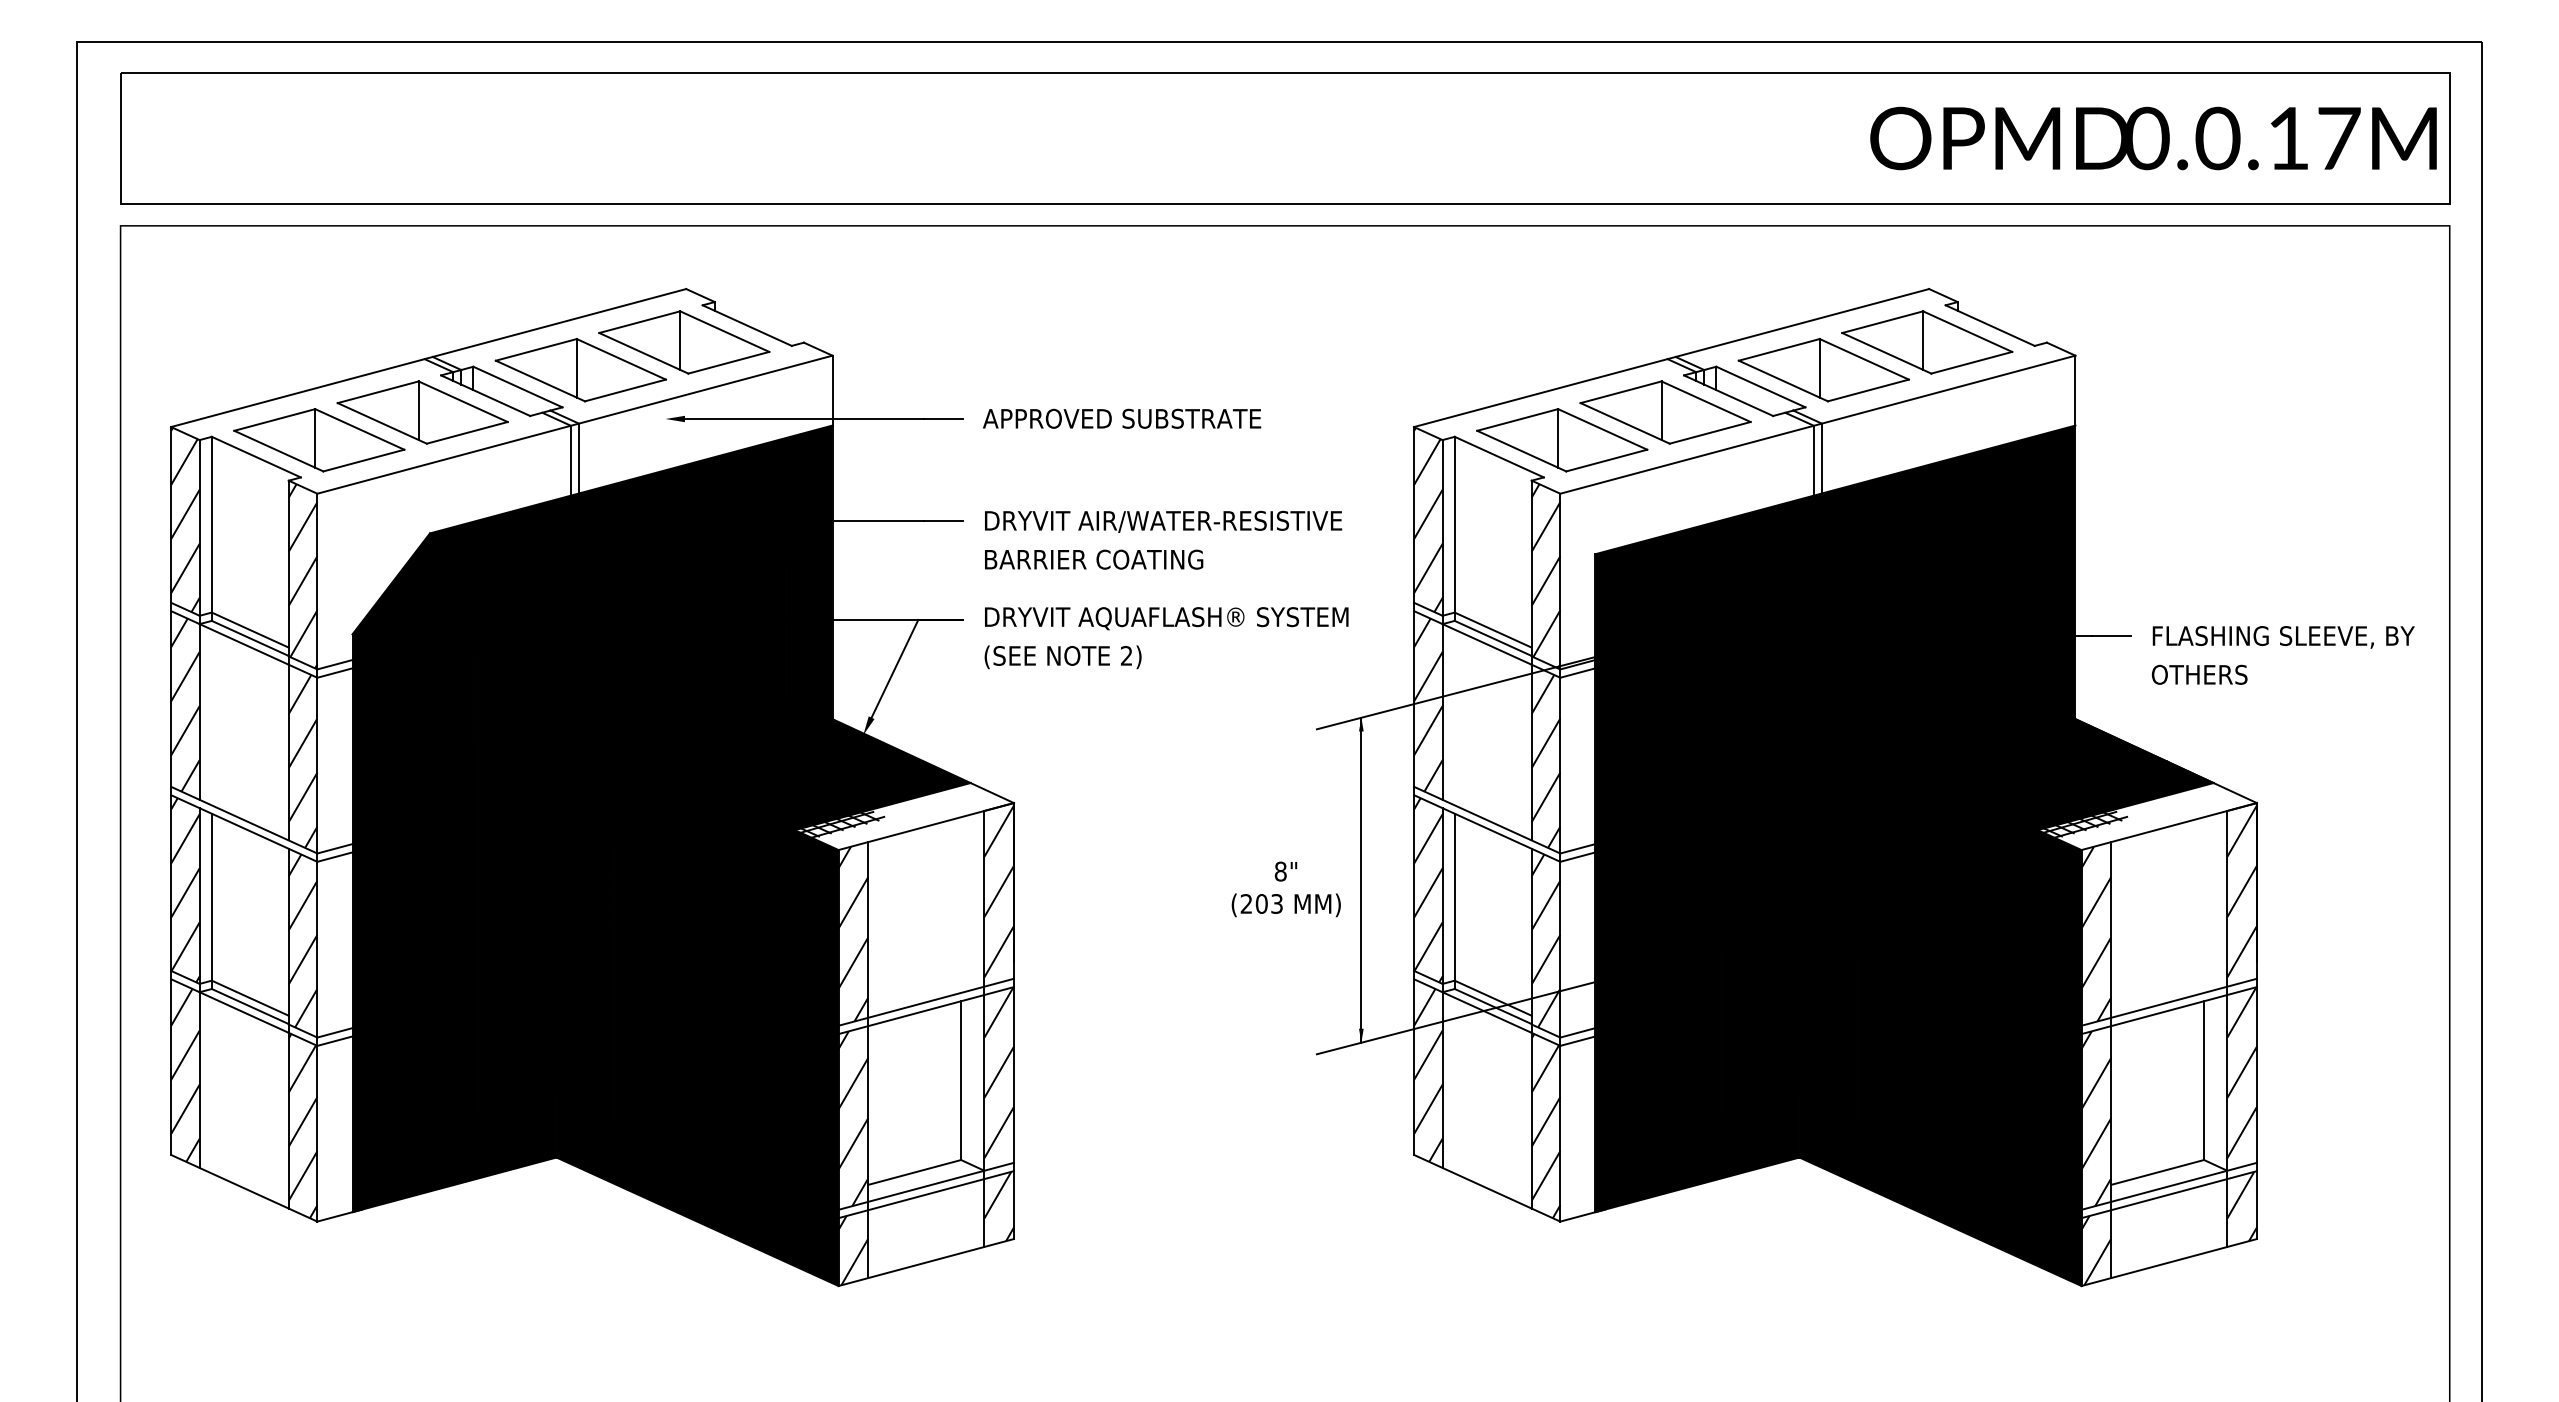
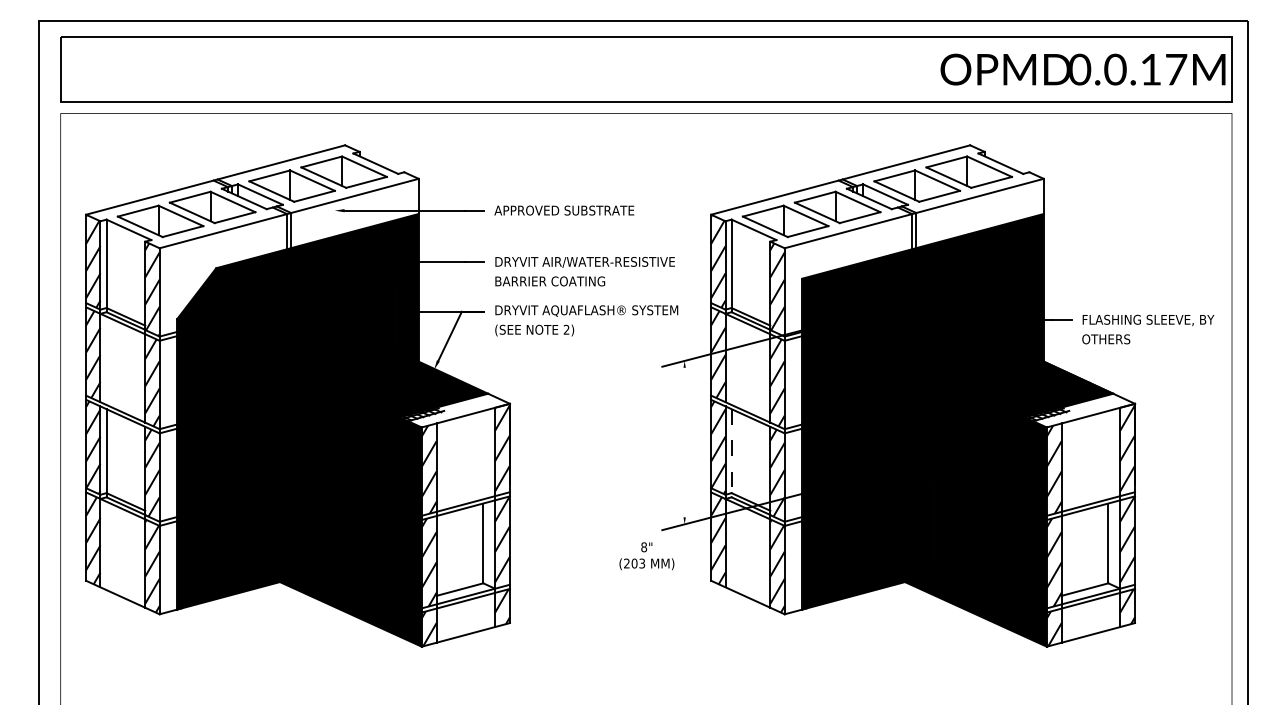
line: (1361, 879) -> (684, 442), removed
text: (1285, 889) -> (646, 556), moved
line: (1454, 901) -> (731, 453), solid -> dashed

